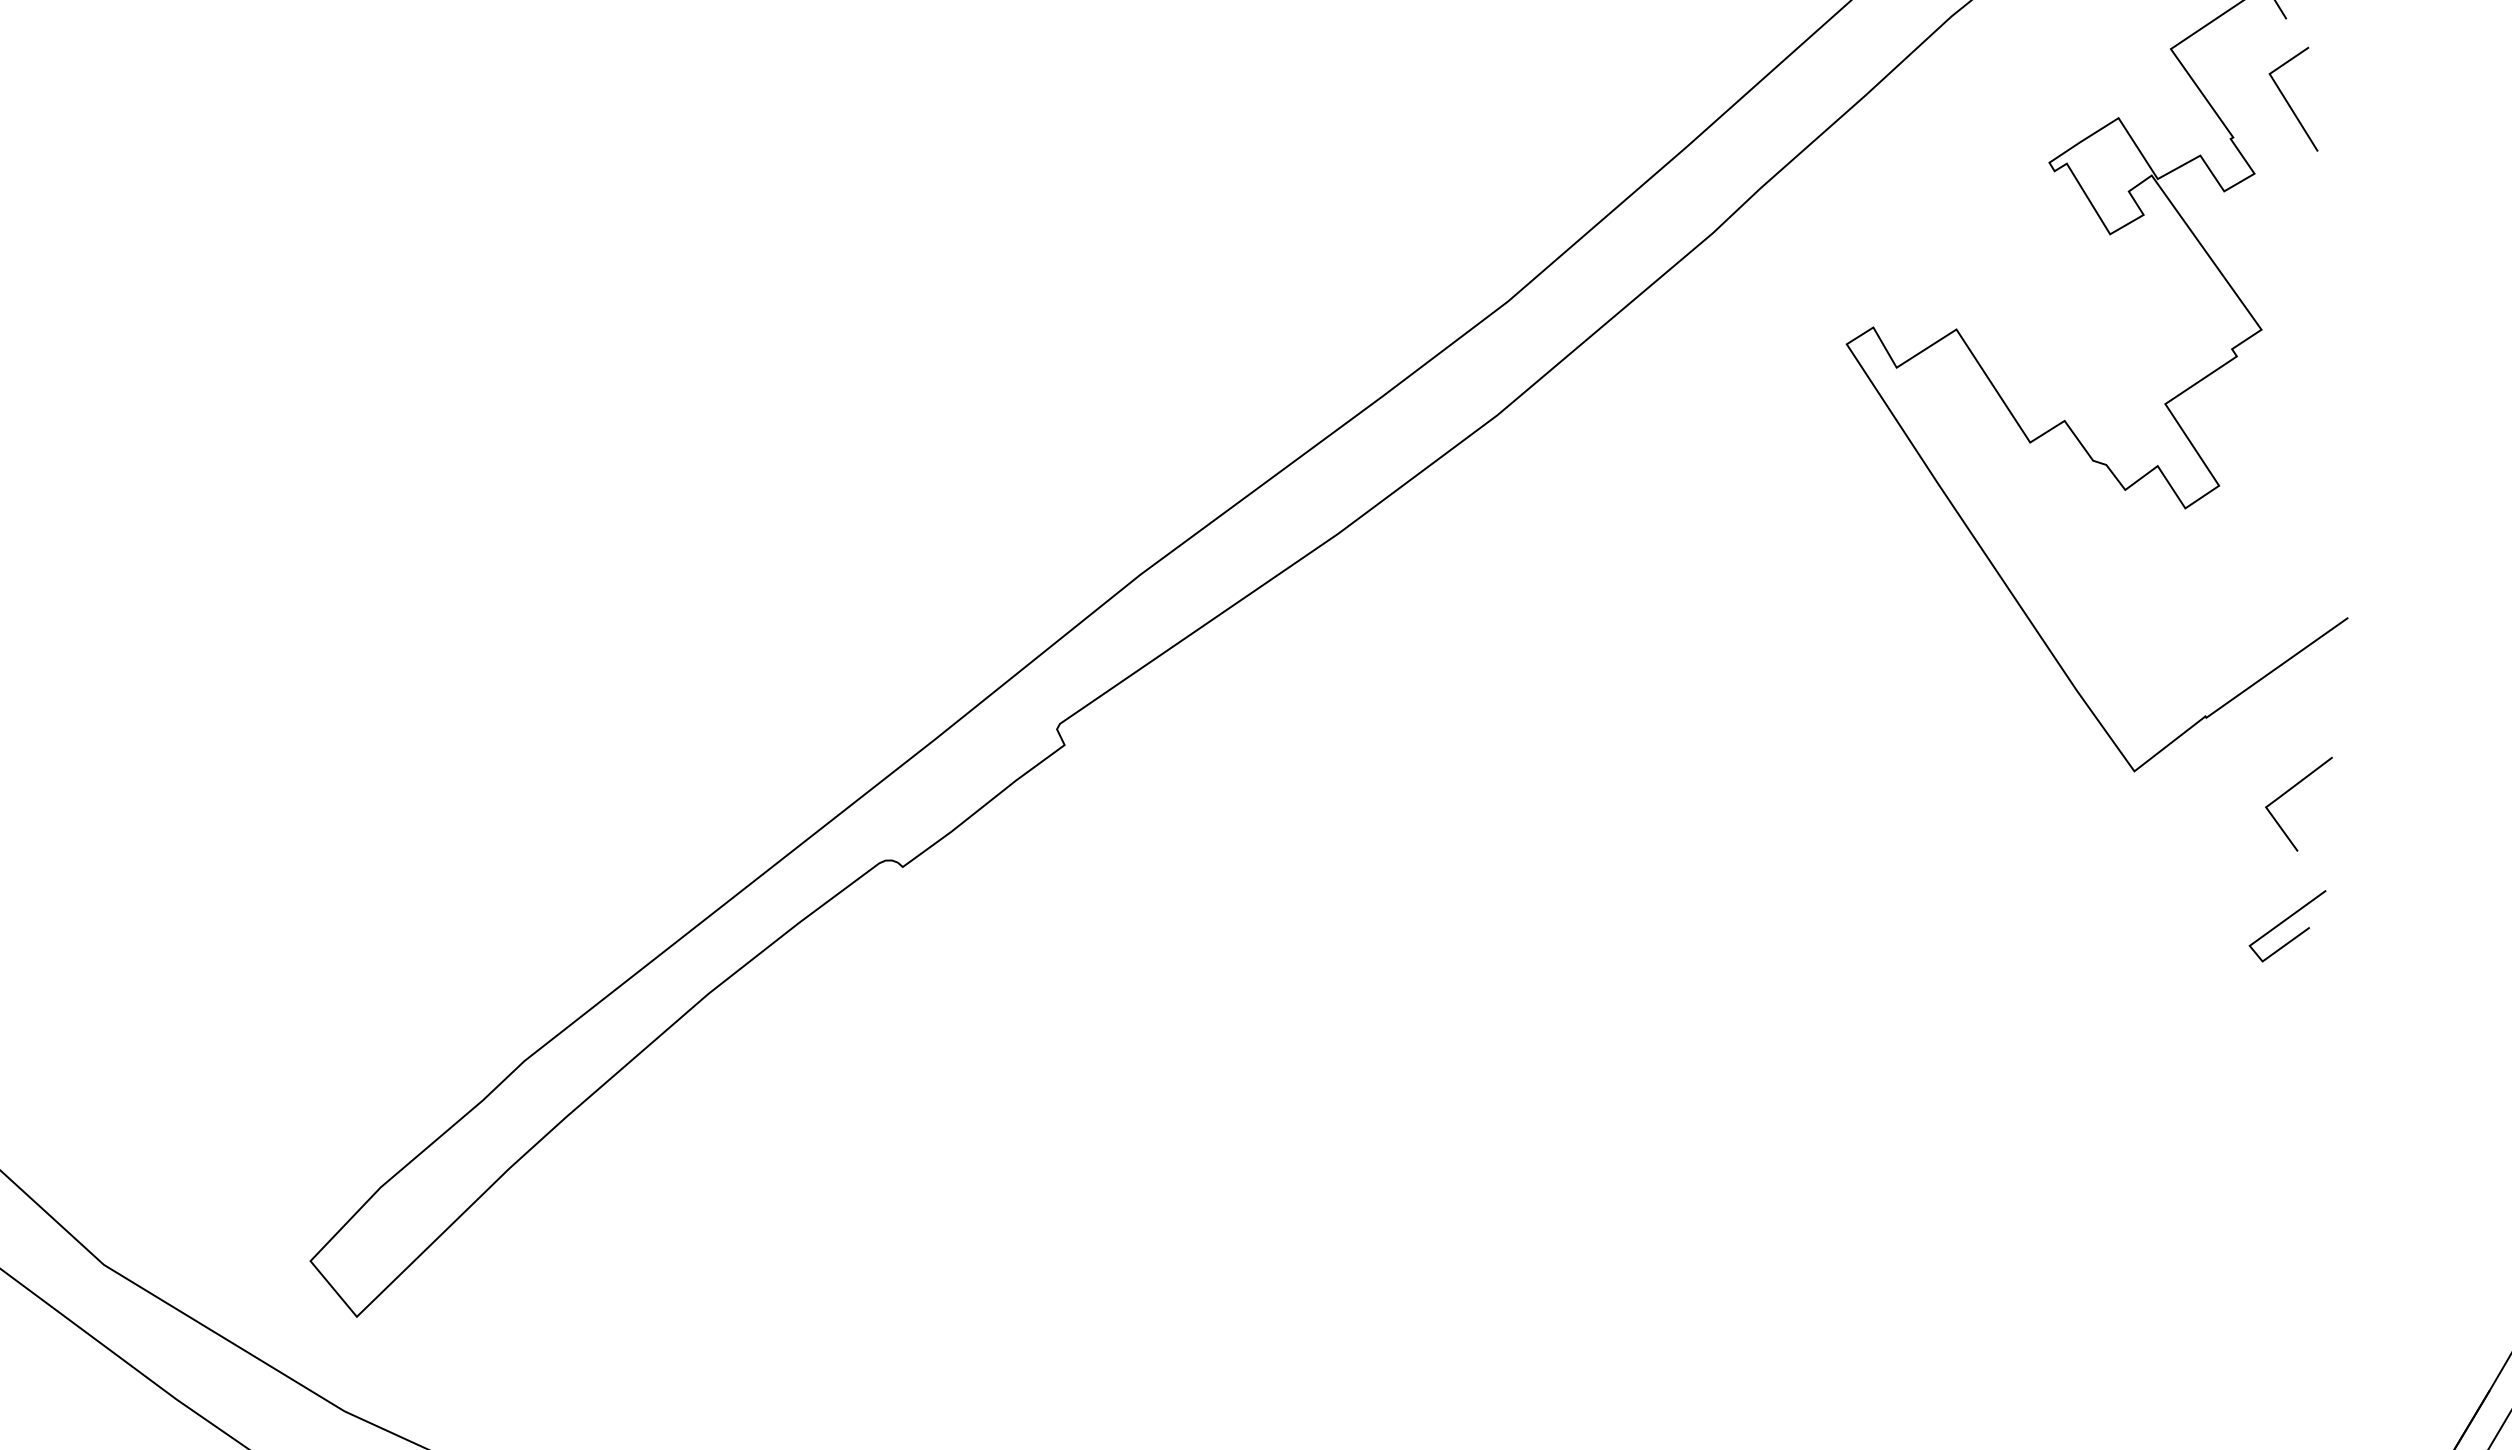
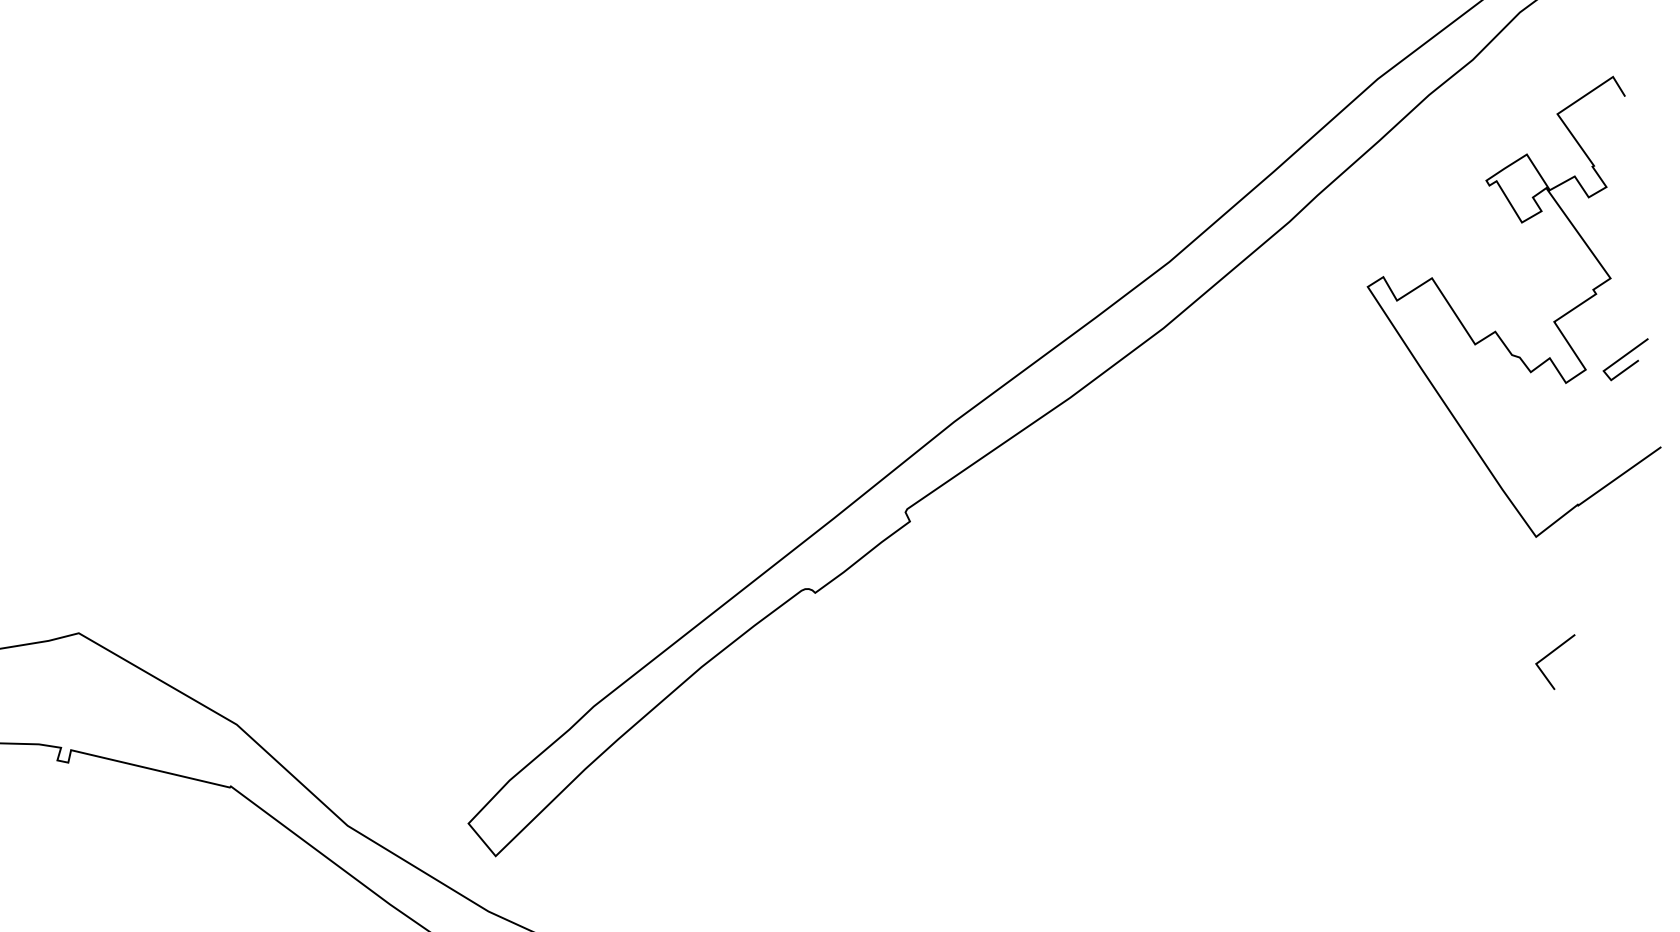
line: (2288, 100) -> (1626, 144), removed
line: (2288, 792) -> (1549, 655), moved
line: (2285, 922) -> (1624, 357), moved

